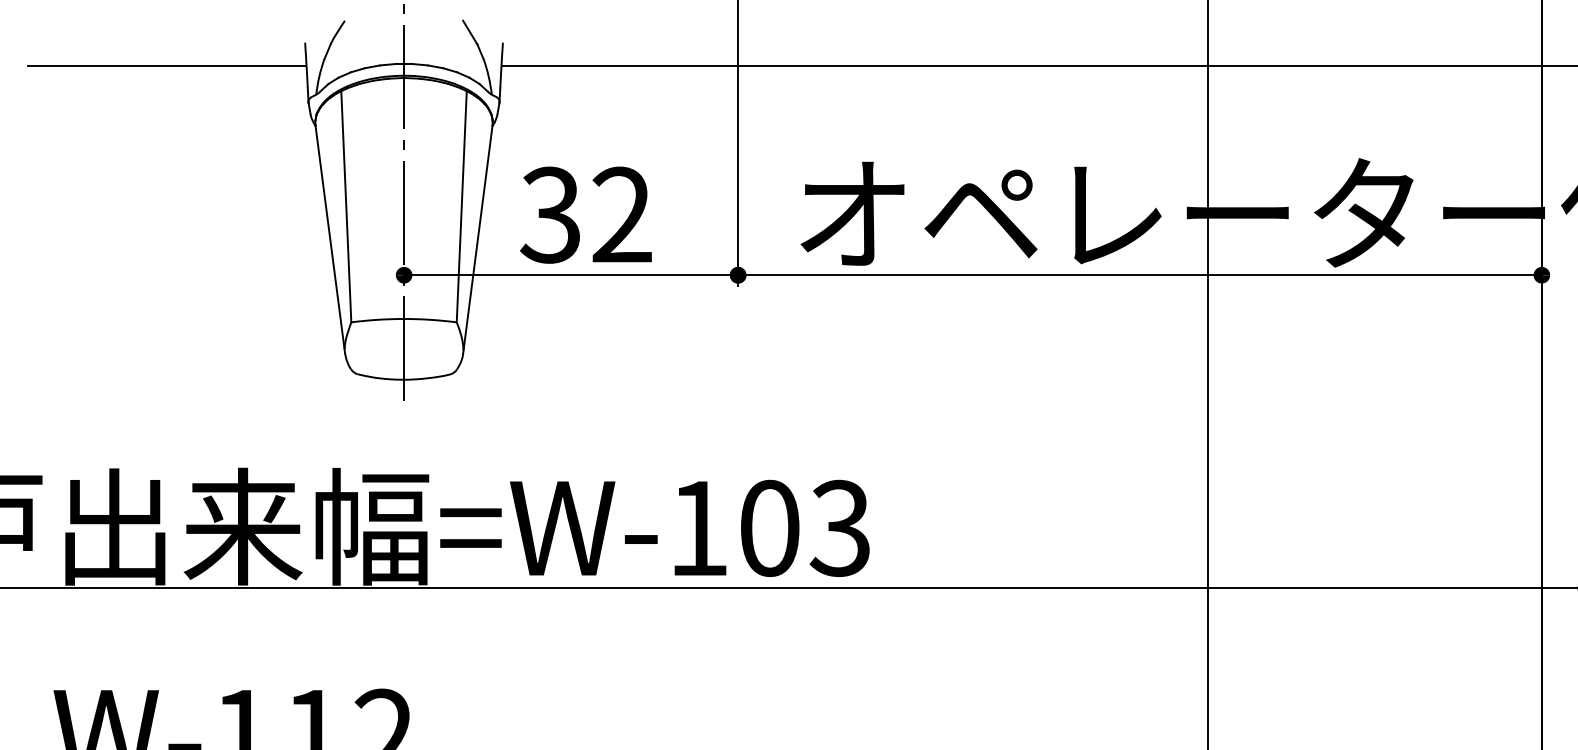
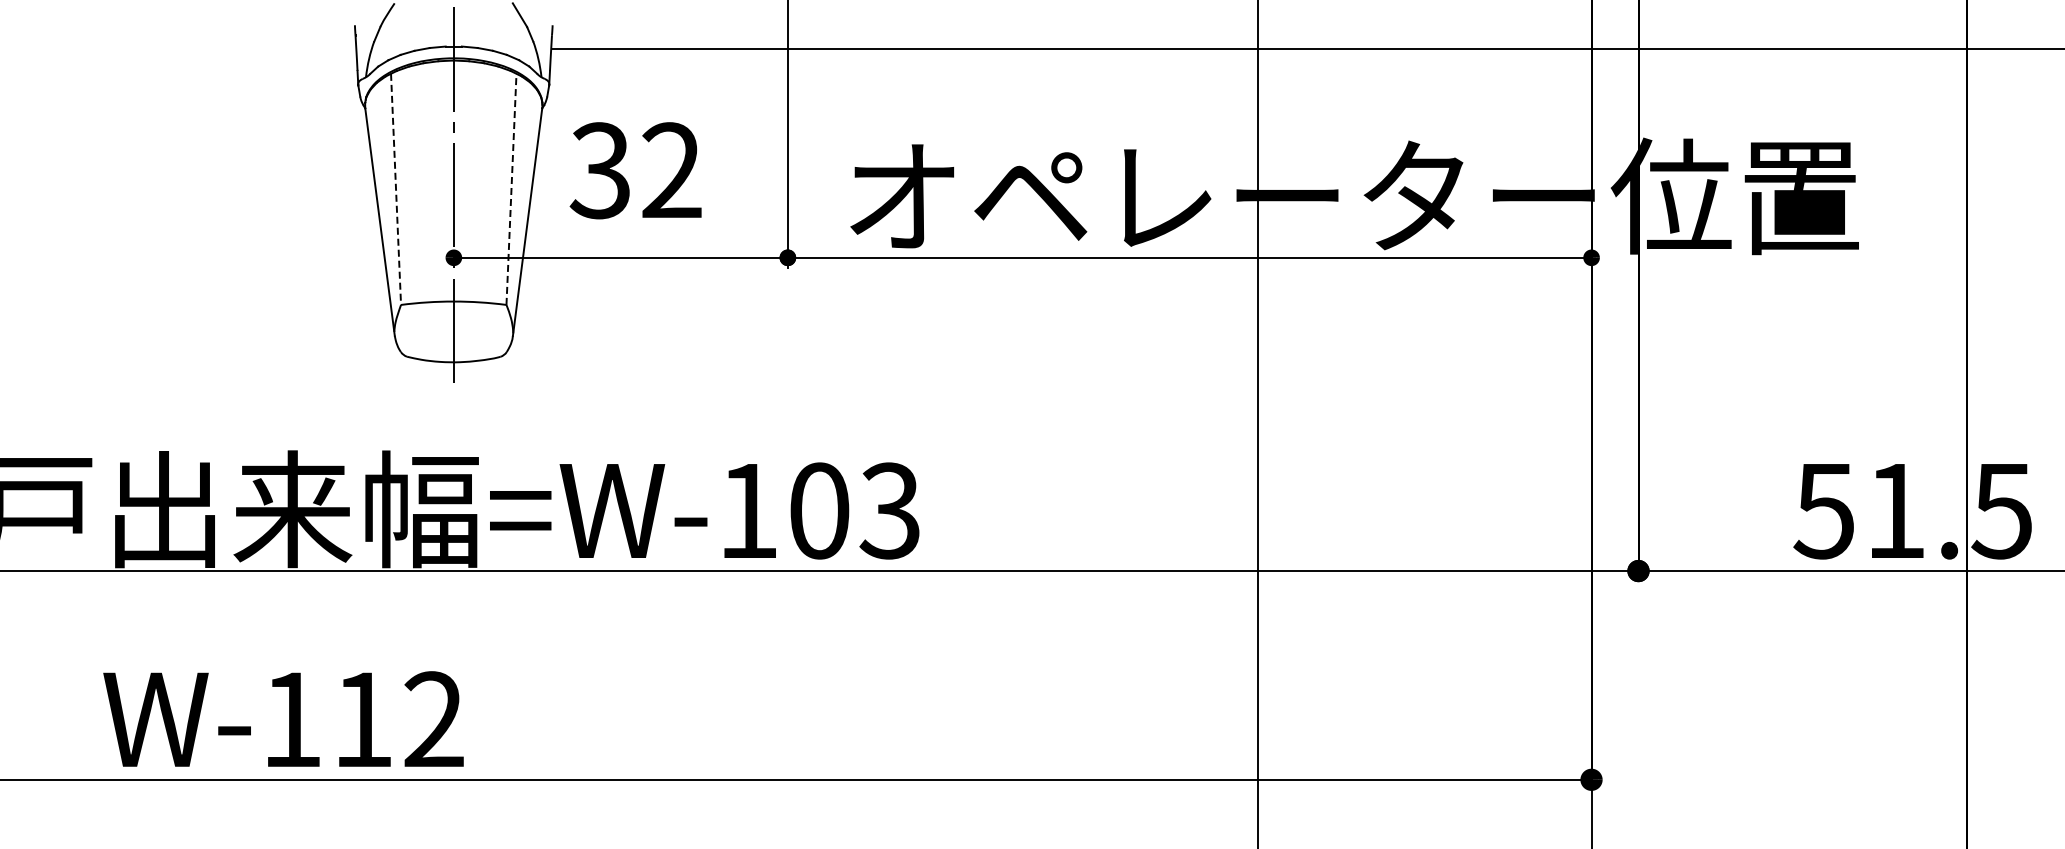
line: (166, 66) -> (216, 49), removed
line: (346, 206) -> (396, 189), solid -> dashed
line: (461, 206) -> (511, 189), solid -> dashed
text: (585, 214) -> (635, 170), moved

